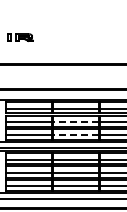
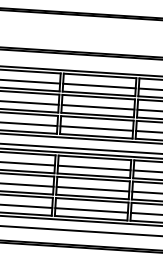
line: (76, 121) -> (98, 106), dashed -> solid
line: (76, 134) -> (97, 127), dashed -> solid

